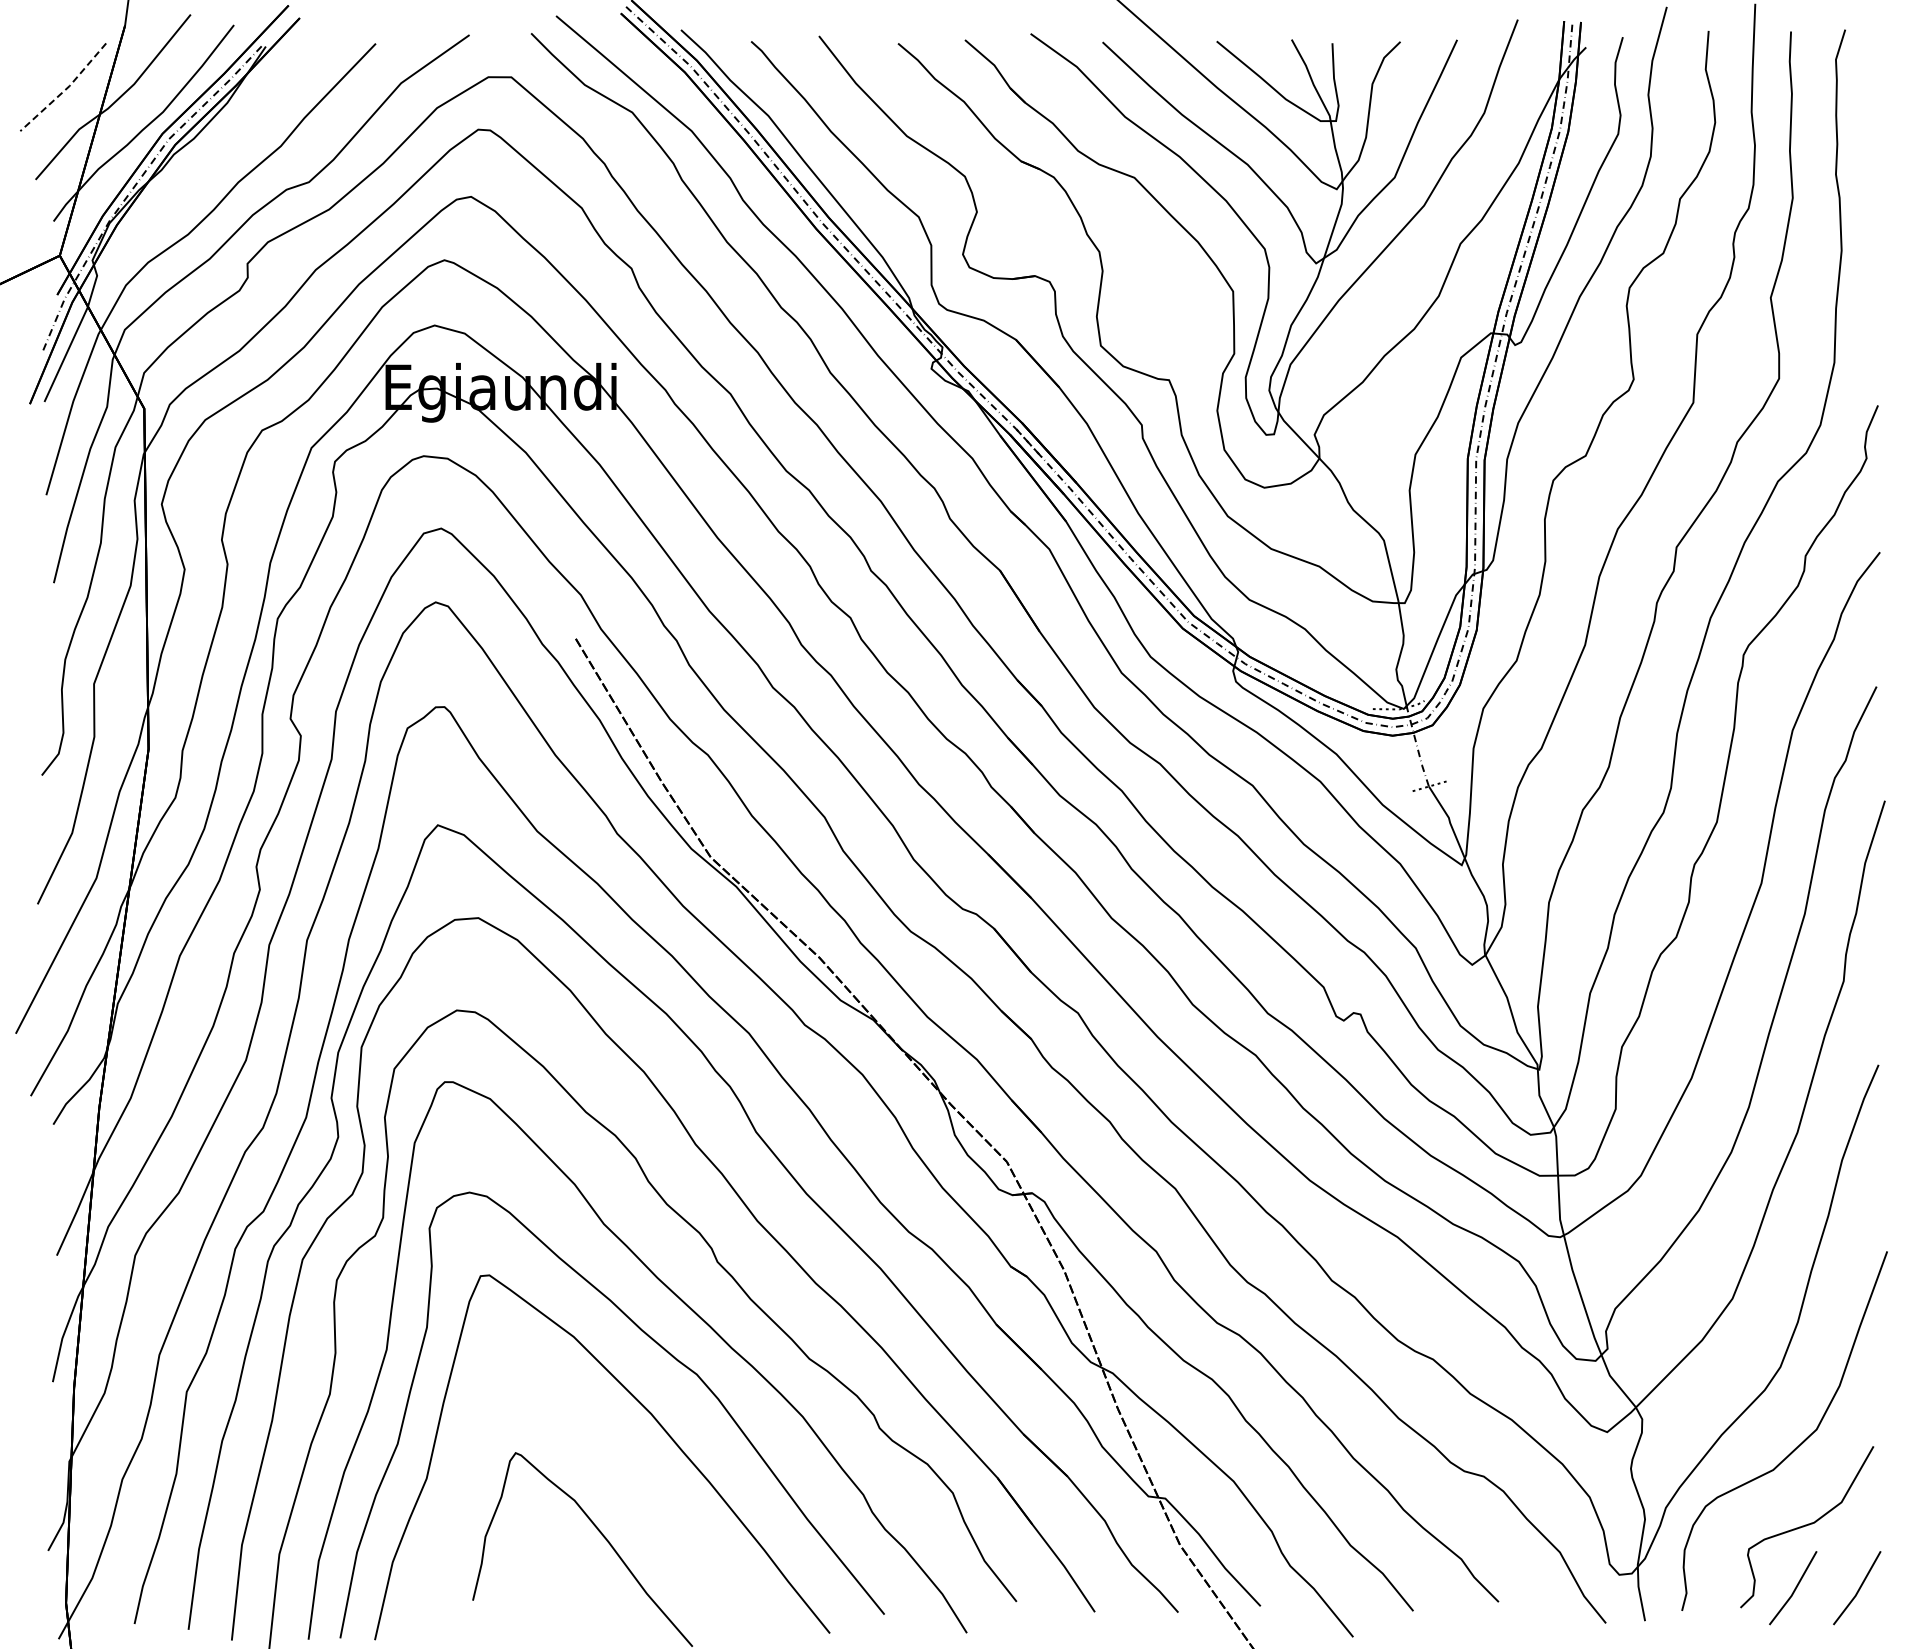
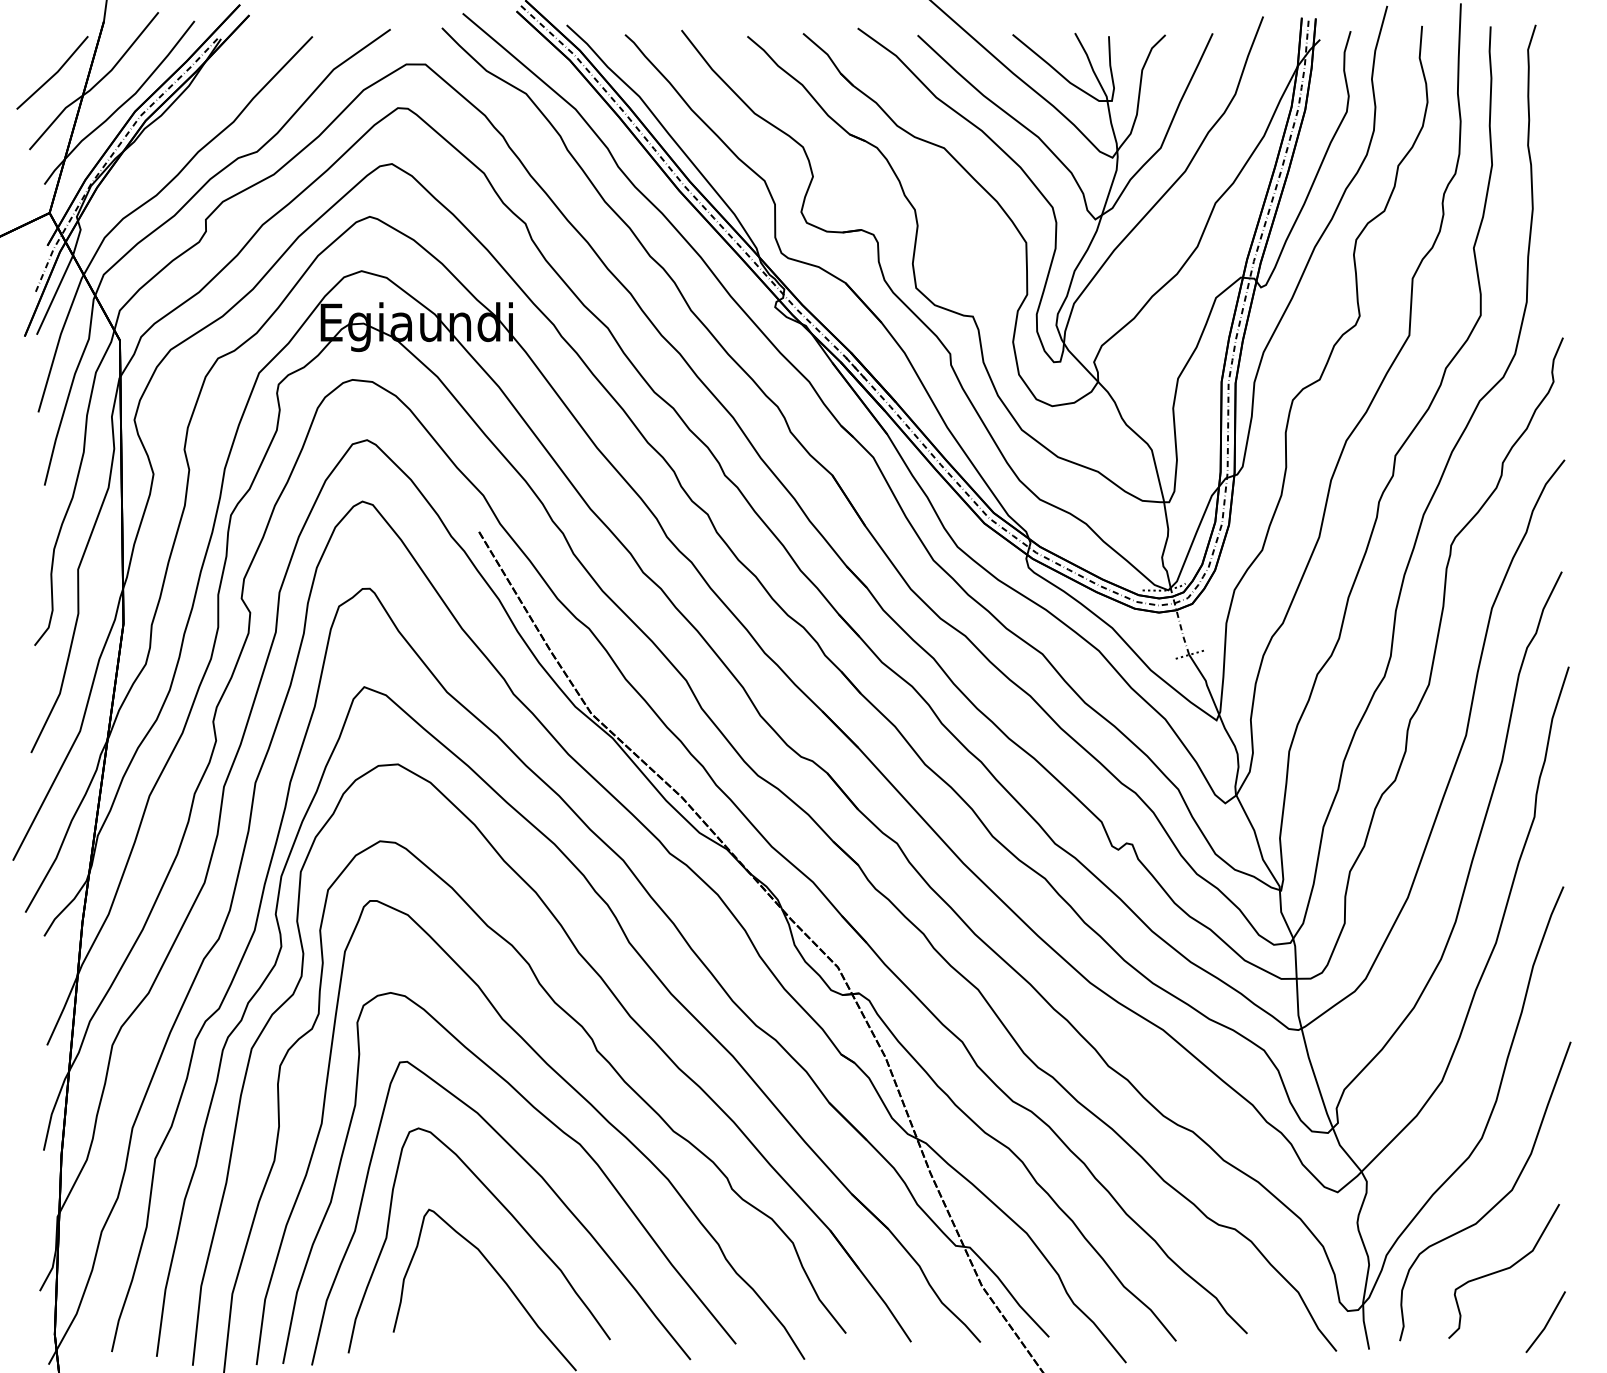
line: (65, 89) -> (54, 74), dashed -> solid
curve: (613, 1459) -> (510, 1215), added
line: (1794, 1588) -> (1493, 1322), removed

